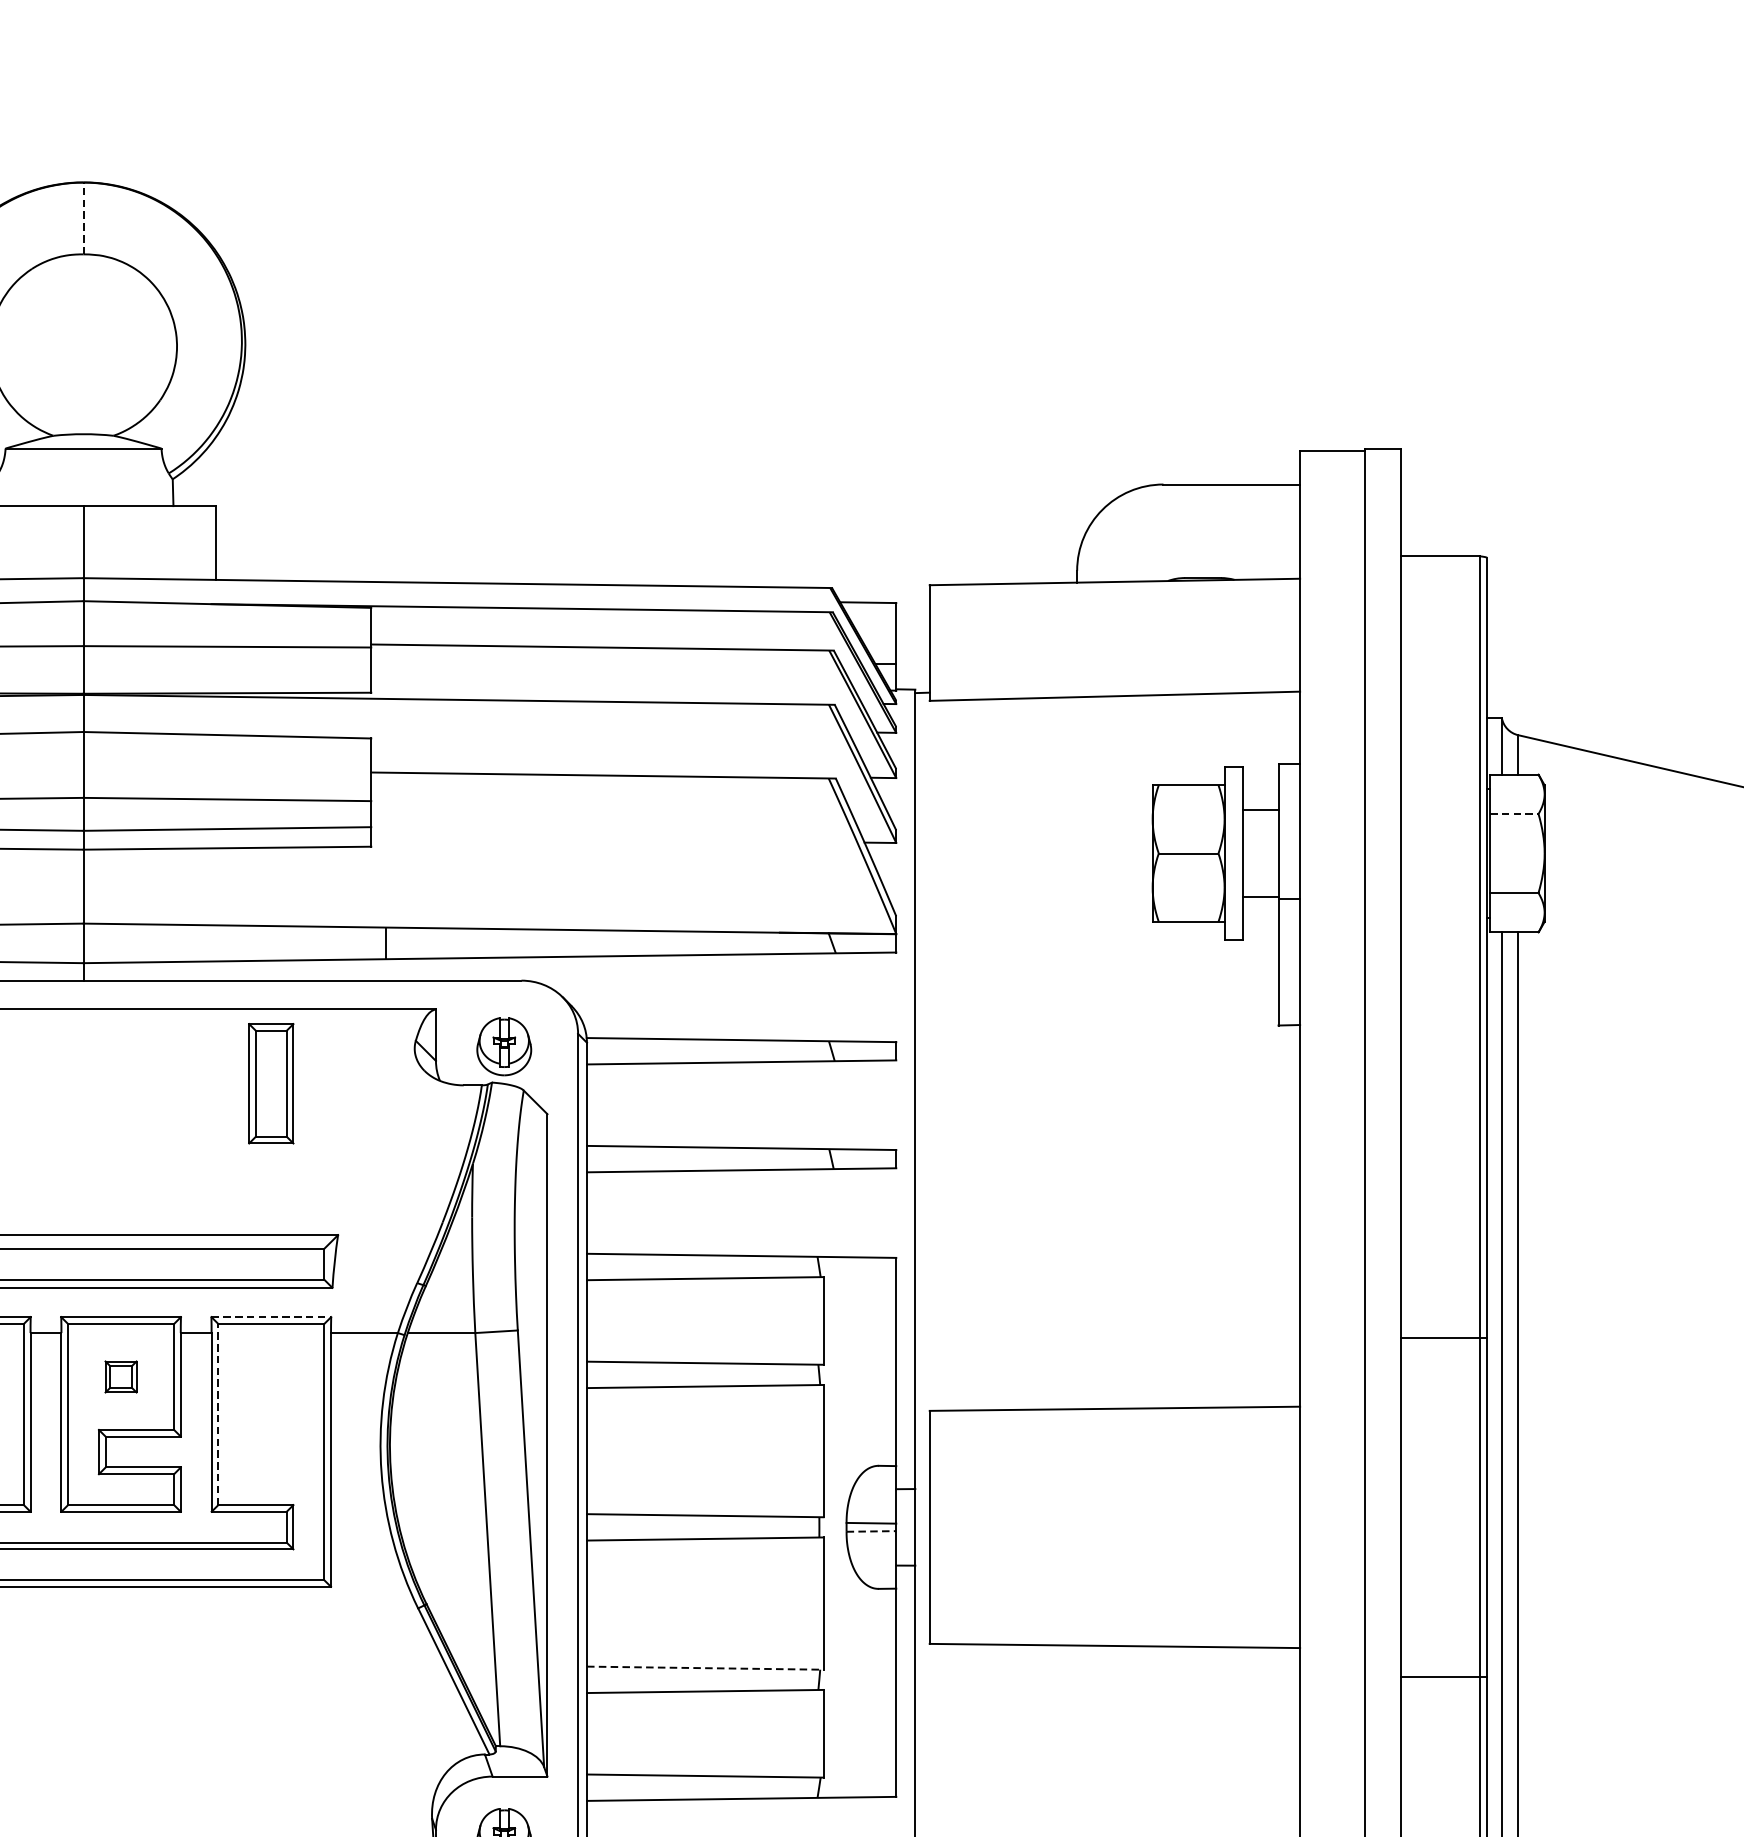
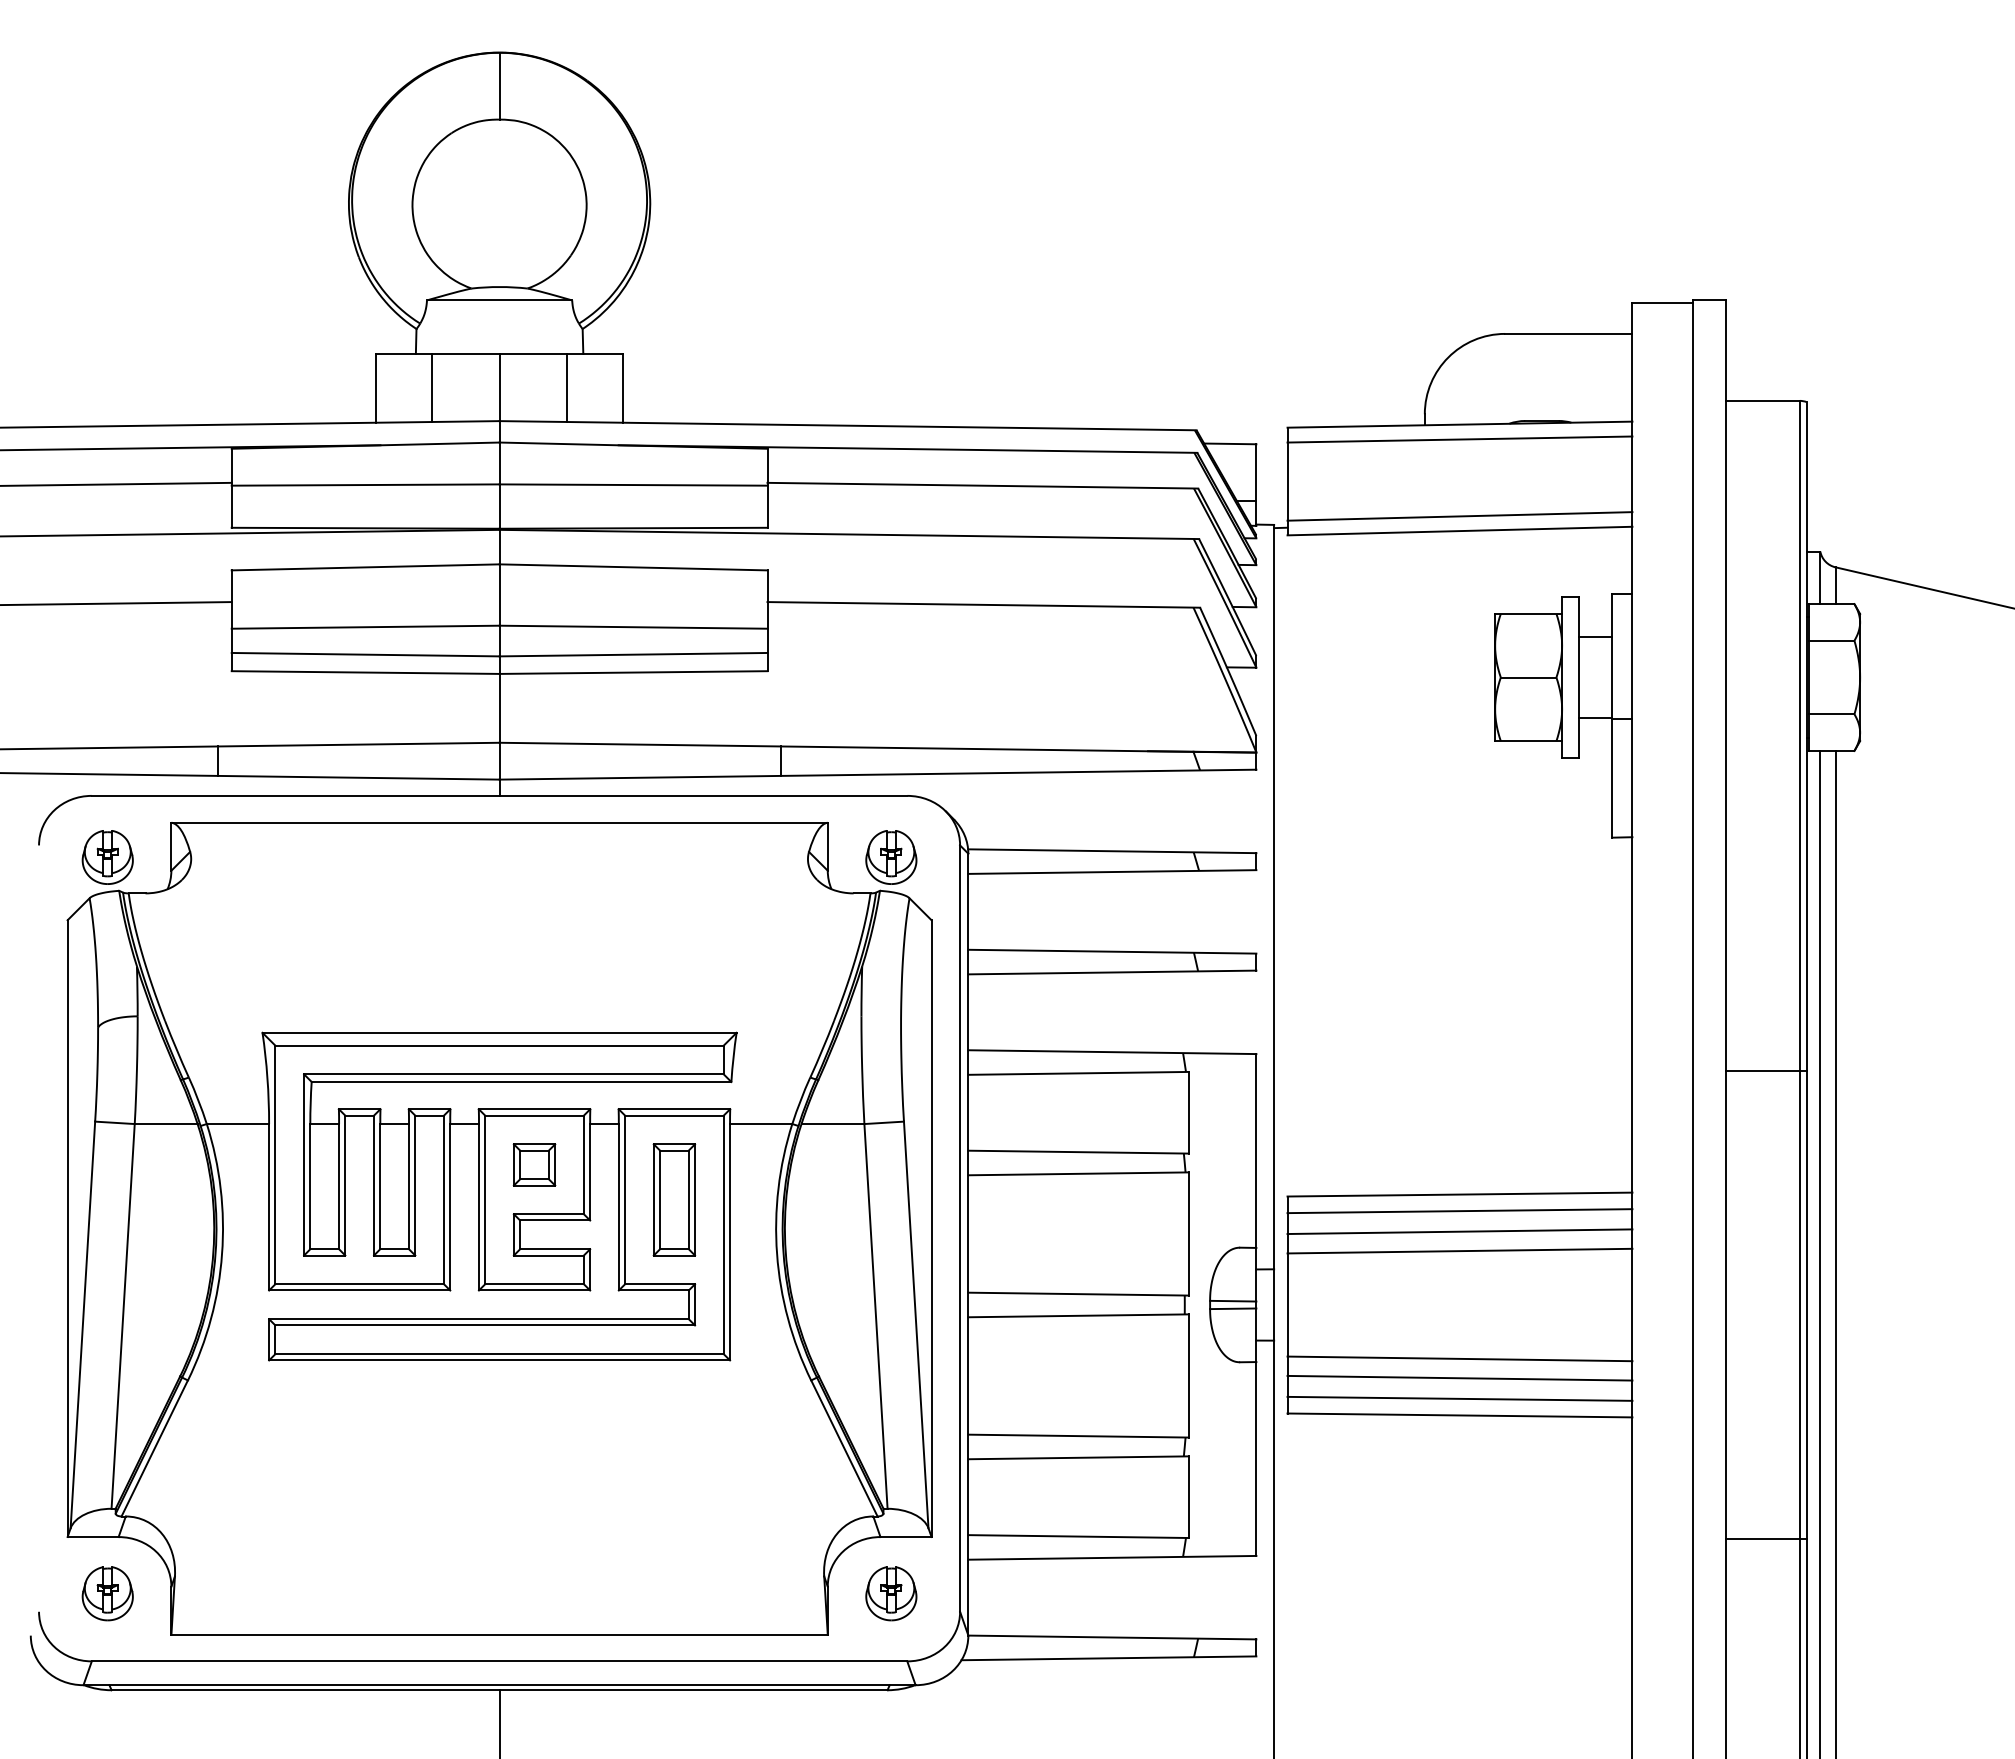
line: (83, 217) -> (499, 85), dashed -> solid
line: (11, 543) -> (432, 388), added
line: (155, 543) -> (566, 388), added
line: (1114, 597) -> (1459, 439), added
line: (1114, 680) -> (1459, 516), added
line: (1513, 813) -> (1831, 640), dashed -> solid
part: (271, 1083) -> (674, 1199), moved
line: (271, 1317) -> (674, 1109), dashed -> solid
line: (1444, 1337) -> (1766, 1070), moved
part: (121, 1376) -> (534, 1164), size x1.43
line: (218, 1414) -> (625, 1199), dashed -> solid
line: (1114, 1426) -> (1459, 1211), added
line: (1114, 1448) -> (1459, 1231), added
line: (1114, 1468) -> (1459, 1250), added
line: (871, 1531) -> (1233, 1308), dashed -> solid
line: (1114, 1584) -> (1459, 1358), added
line: (1114, 1605) -> (1459, 1377), added
line: (1114, 1627) -> (1459, 1398), added
line: (706, 1668) -> (1079, 1436), dashed -> solid
line: (1444, 1677) -> (1766, 1539), moved

